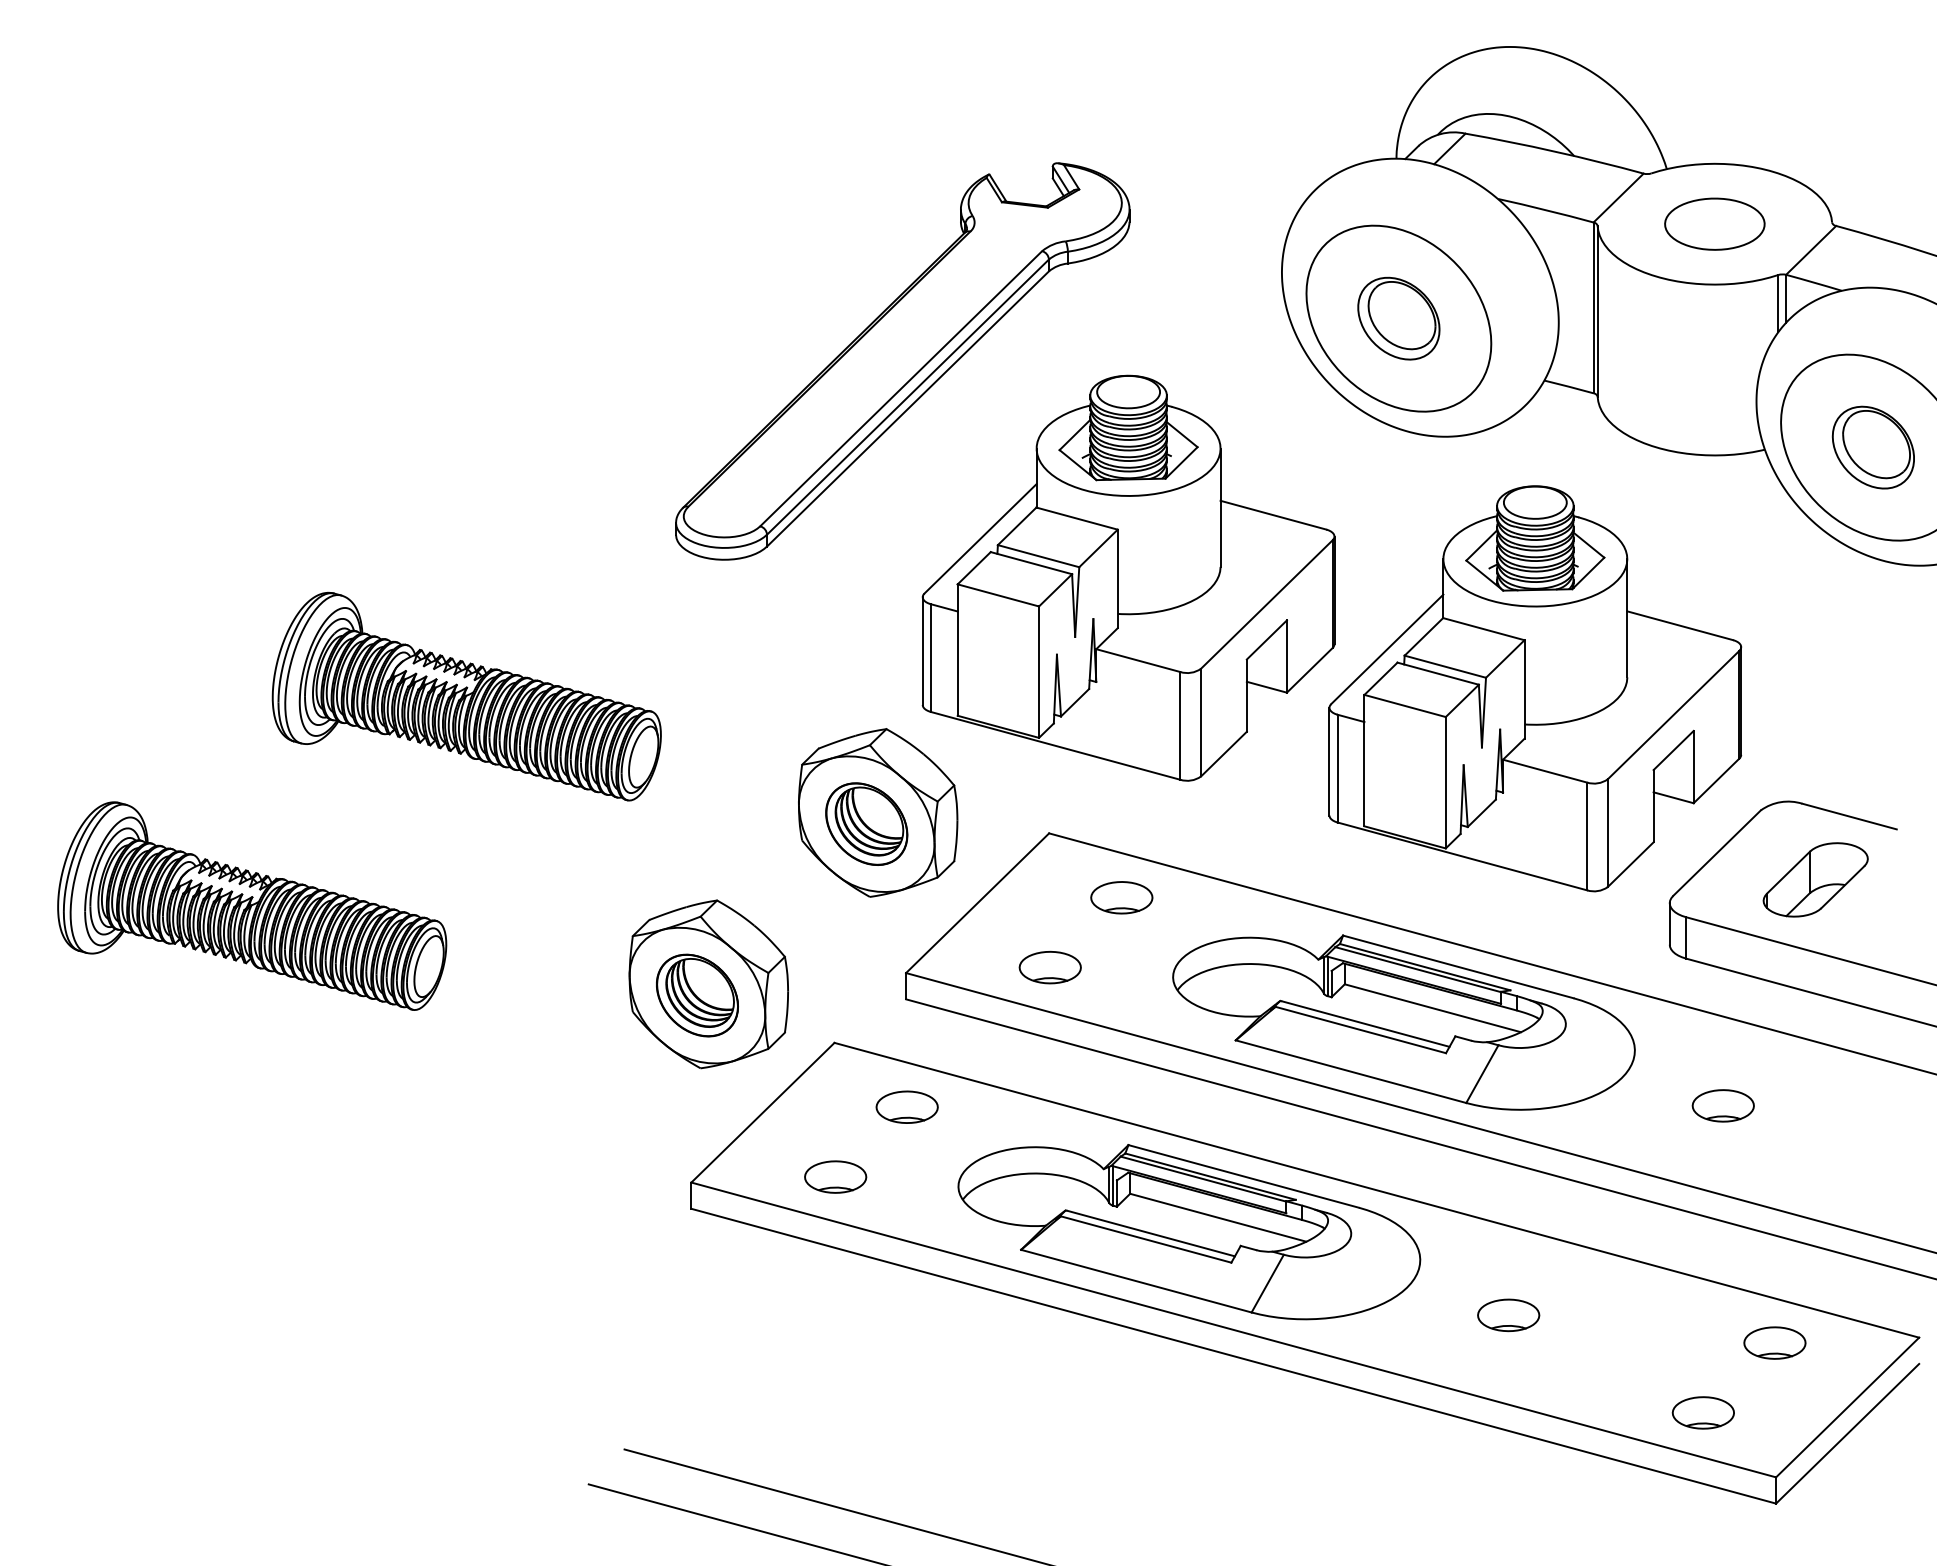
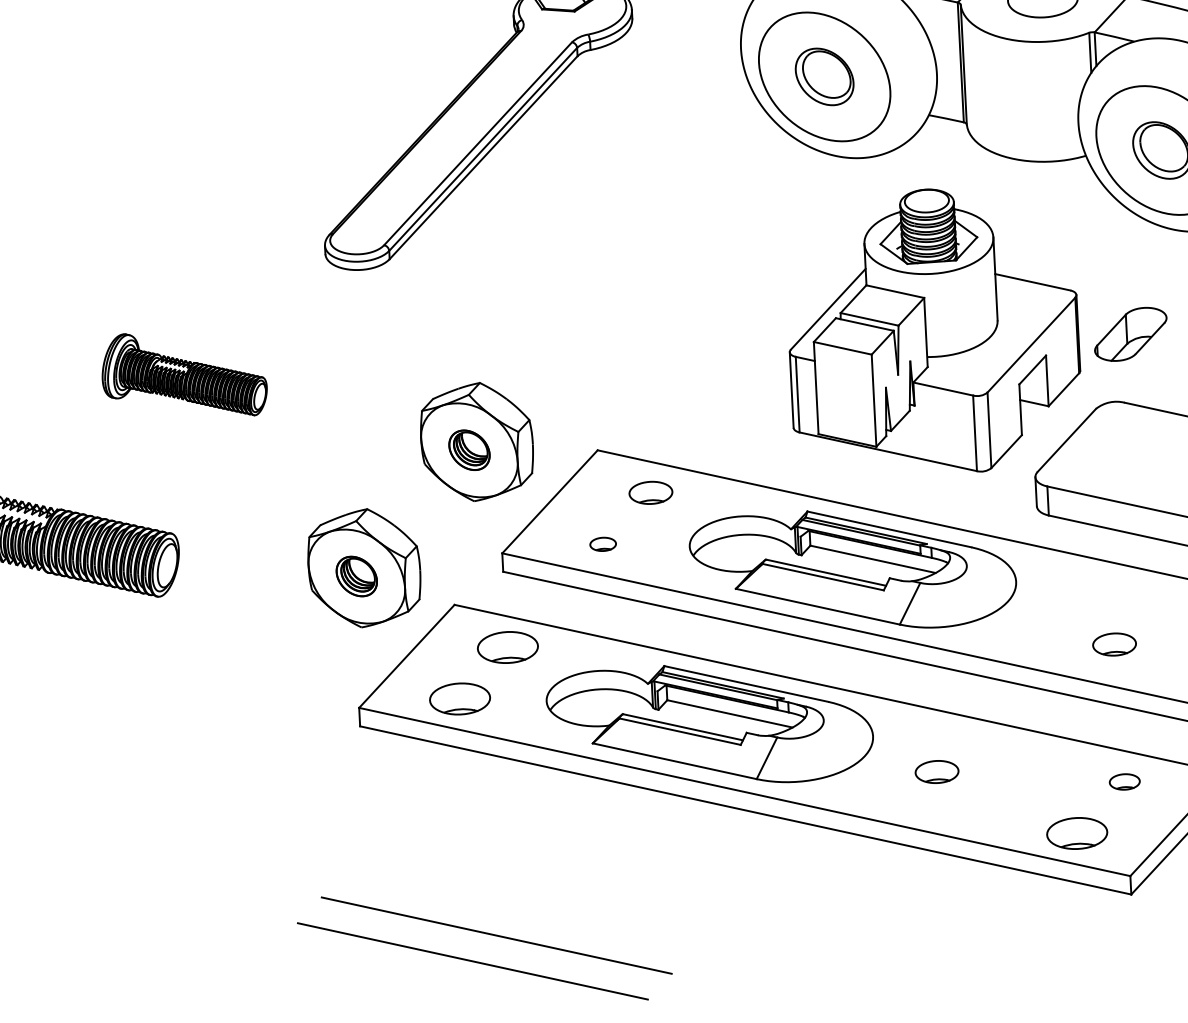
part: (1128, 577) -> (644, 268), removed
part: (466, 696) -> (184, 375), size x0.6
part: (866, 823) -> (469, 449), size x0.7
part: (1815, 879) -> (1130, 334), moved
part: (1049, 967) -> (602, 544), size x0.6
part: (697, 995) -> (356, 576), size x0.7
part: (1722, 1105) -> (1113, 644), moved
part: (906, 1106) -> (507, 646), size x1.4
part: (835, 1176) -> (460, 698), size x1.4
part: (1774, 1342) -> (1124, 781), size x0.7
part: (1702, 1412) -> (1076, 833), size x1.4

